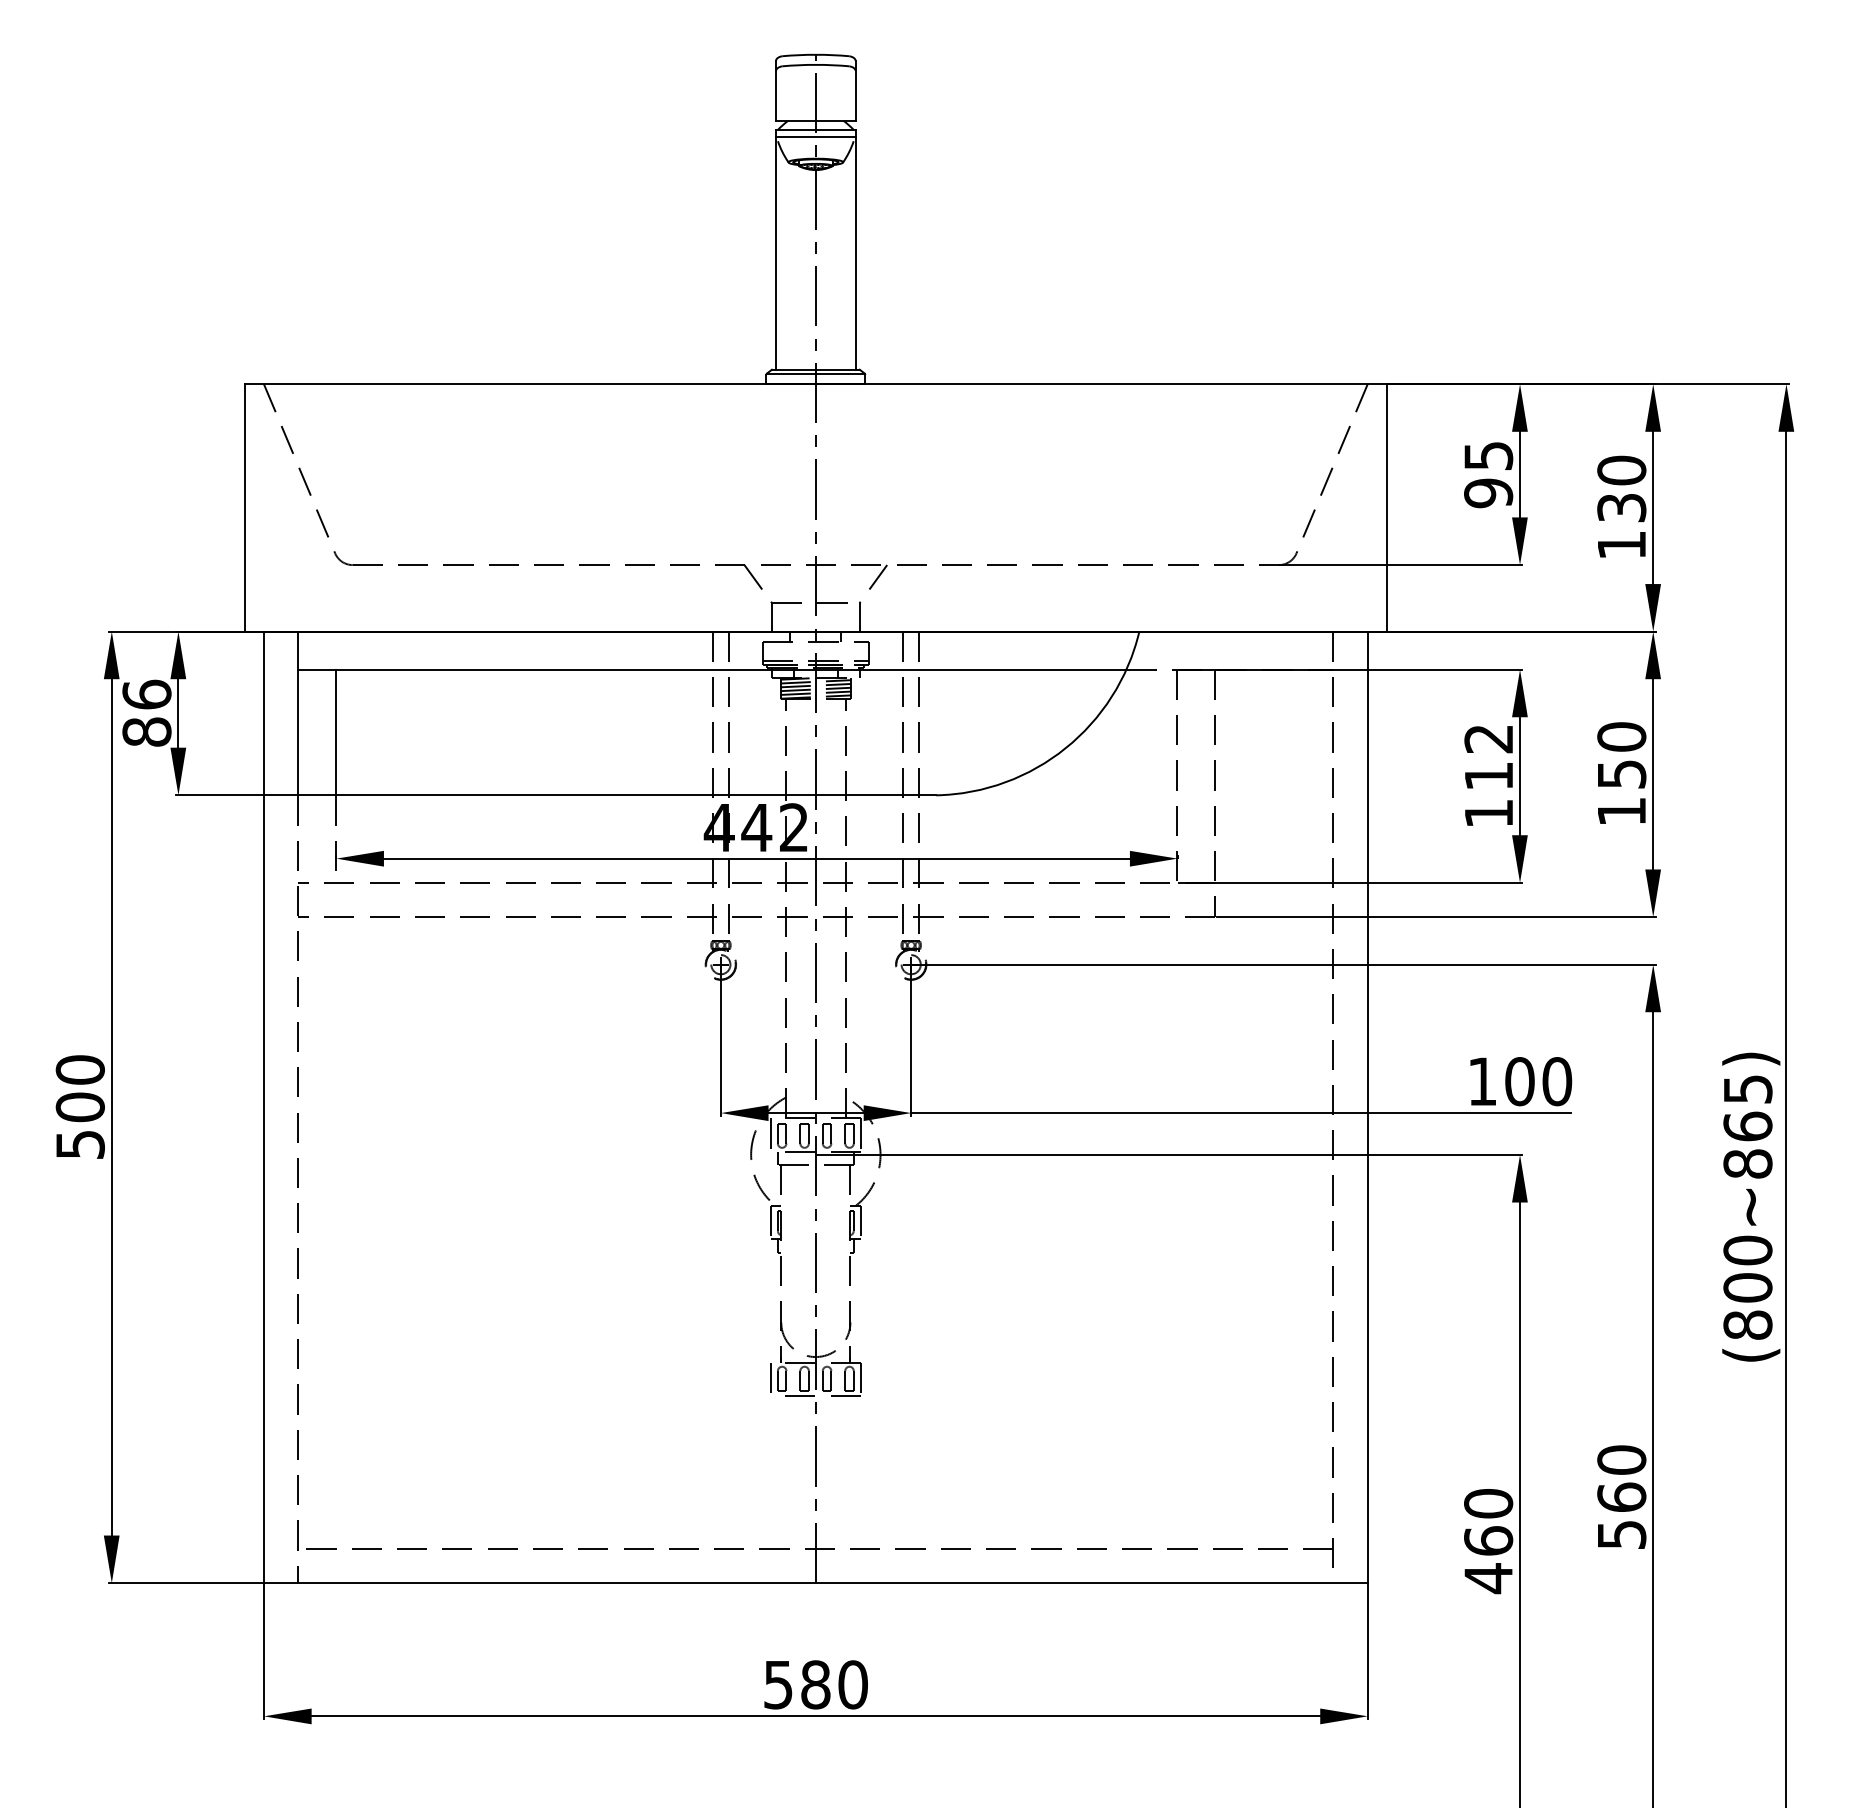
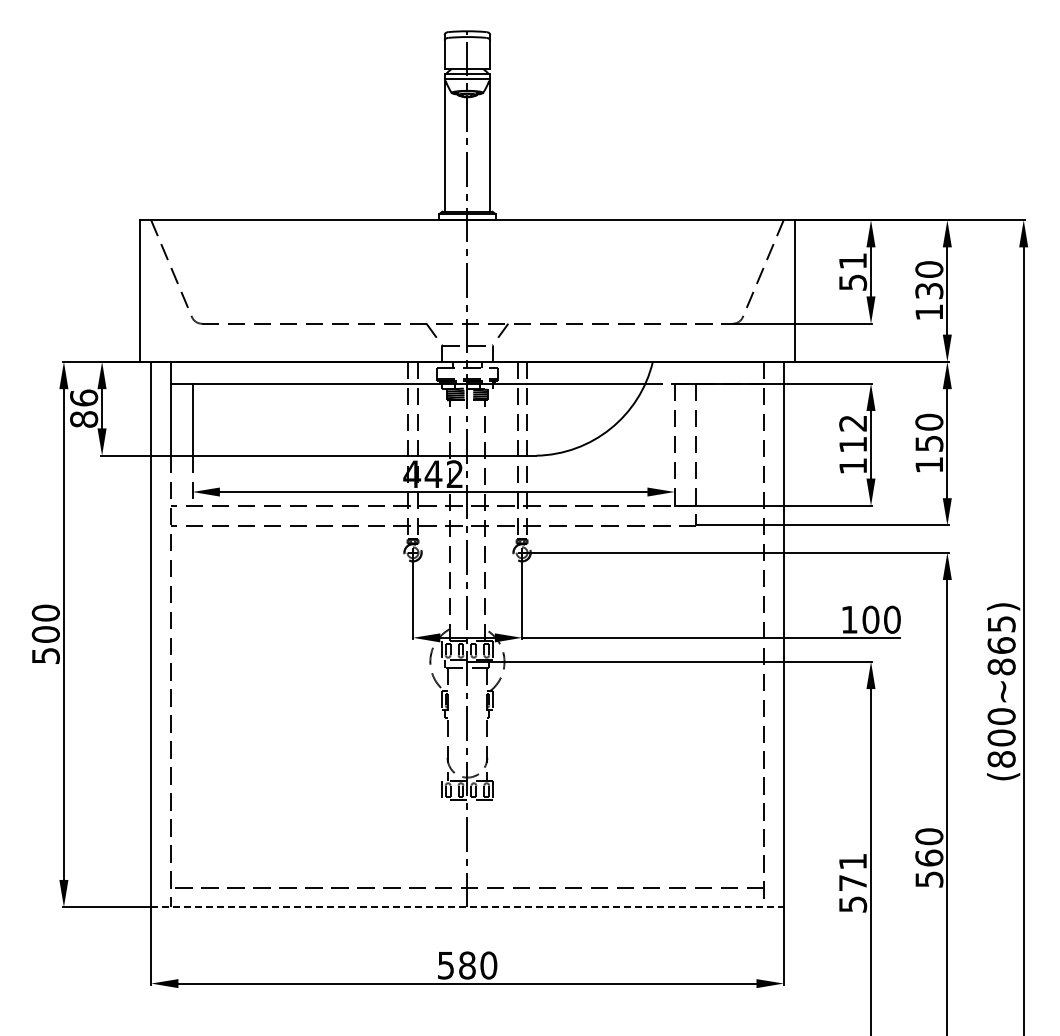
text: (1489, 475) -> (853, 272), 95 -> 51
text: (1489, 1541) -> (853, 883), 460 -> 571
line: (815, 1583) -> (467, 907), solid -> dashed

